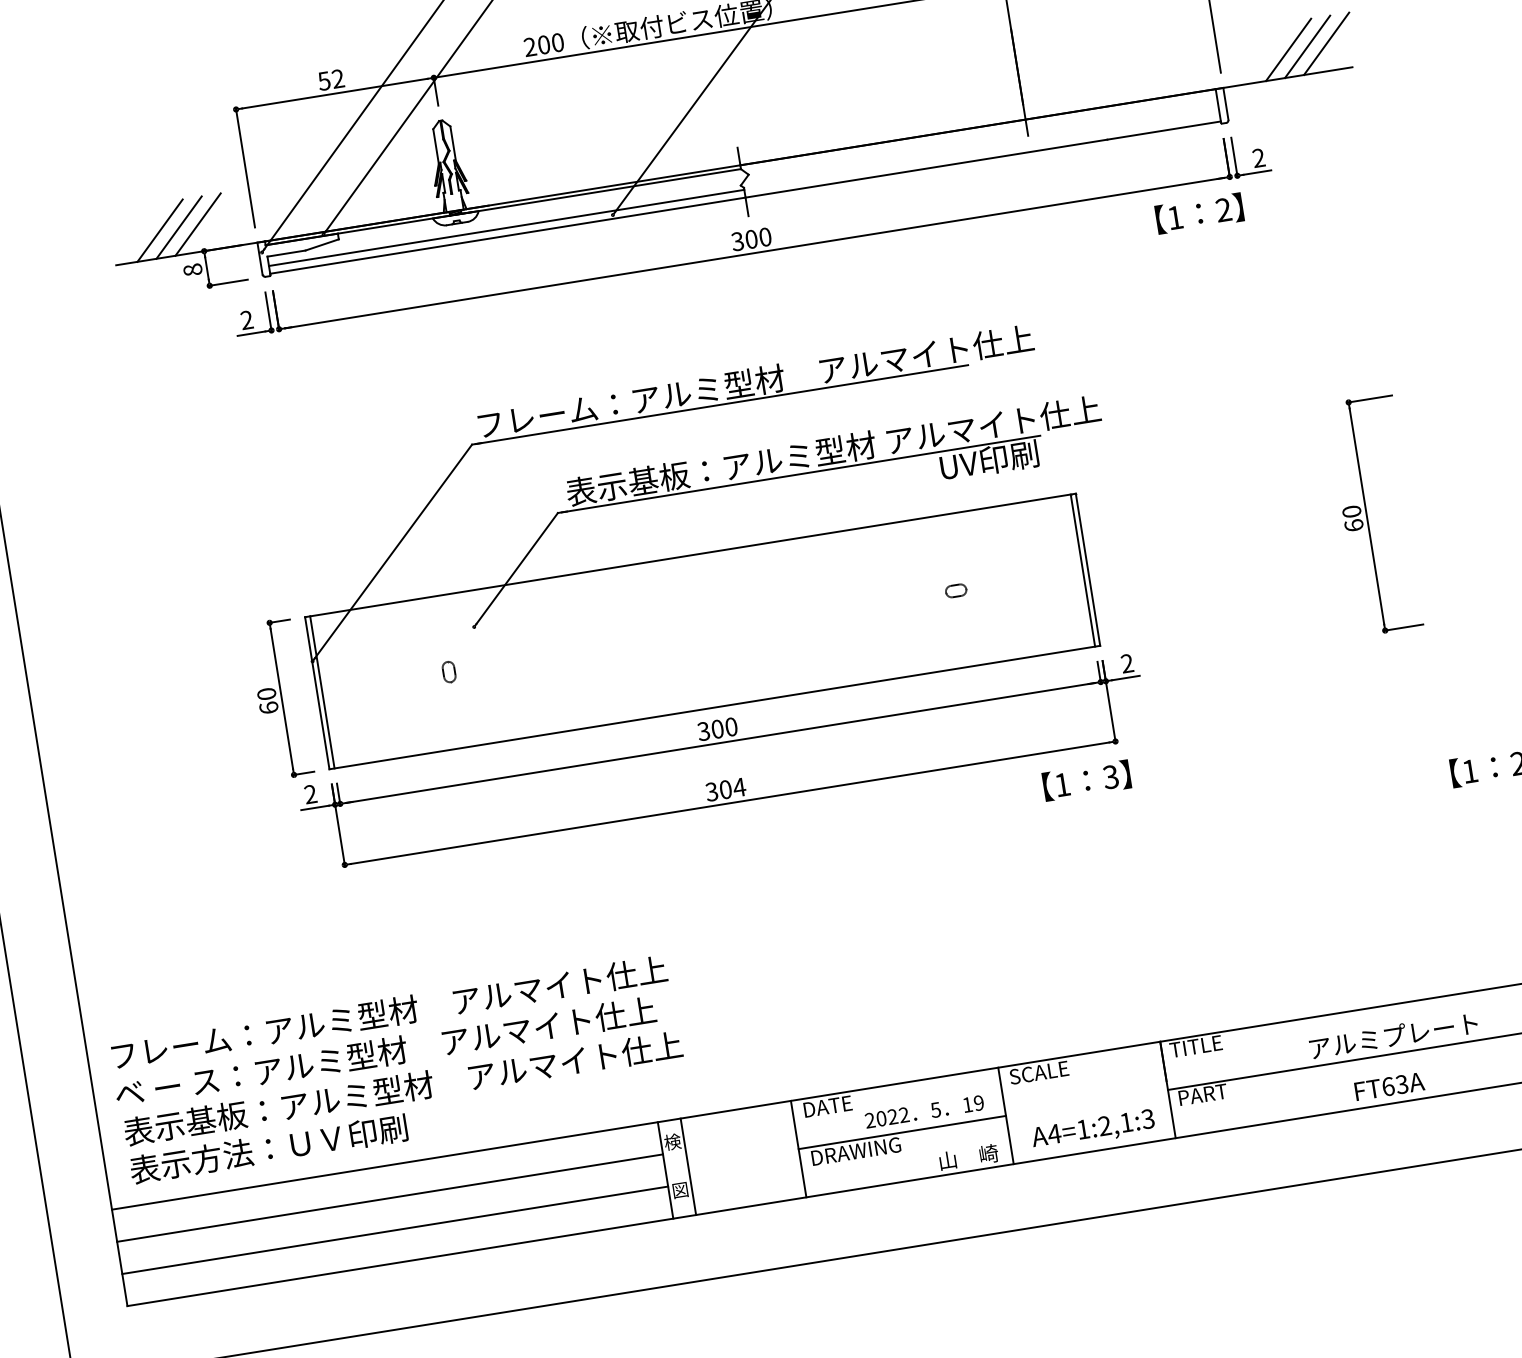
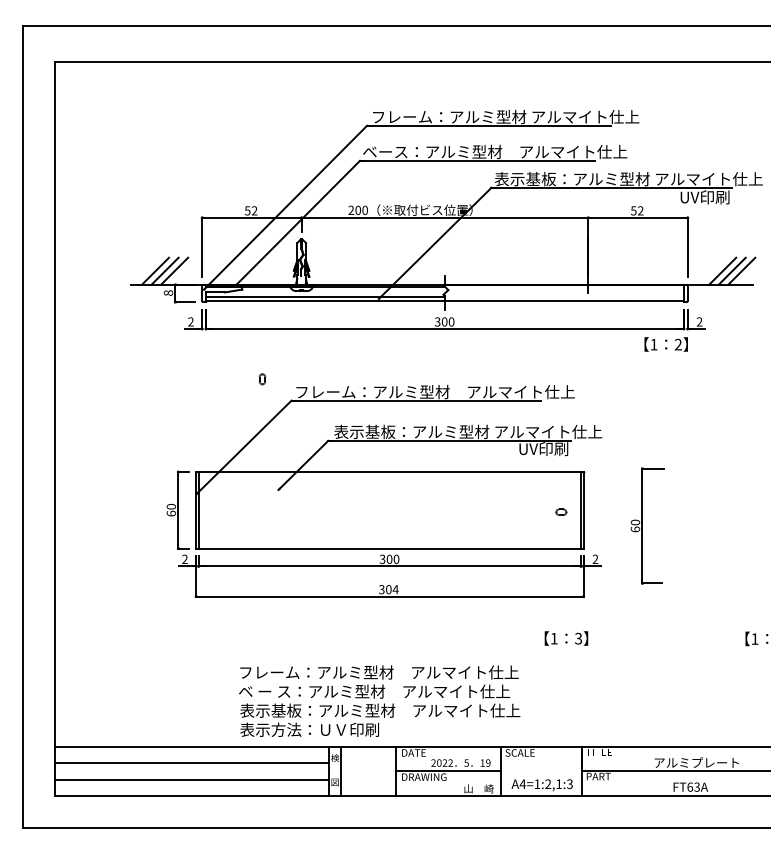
part: (1376, 513) -> (647, 525), moved
part: (956, 589) -> (561, 511), moved
part: (449, 672) -> (262, 379), moved
text: (1086, 780) -> (566, 638), moved
text: (398, 1068) -> (379, 700), moved

